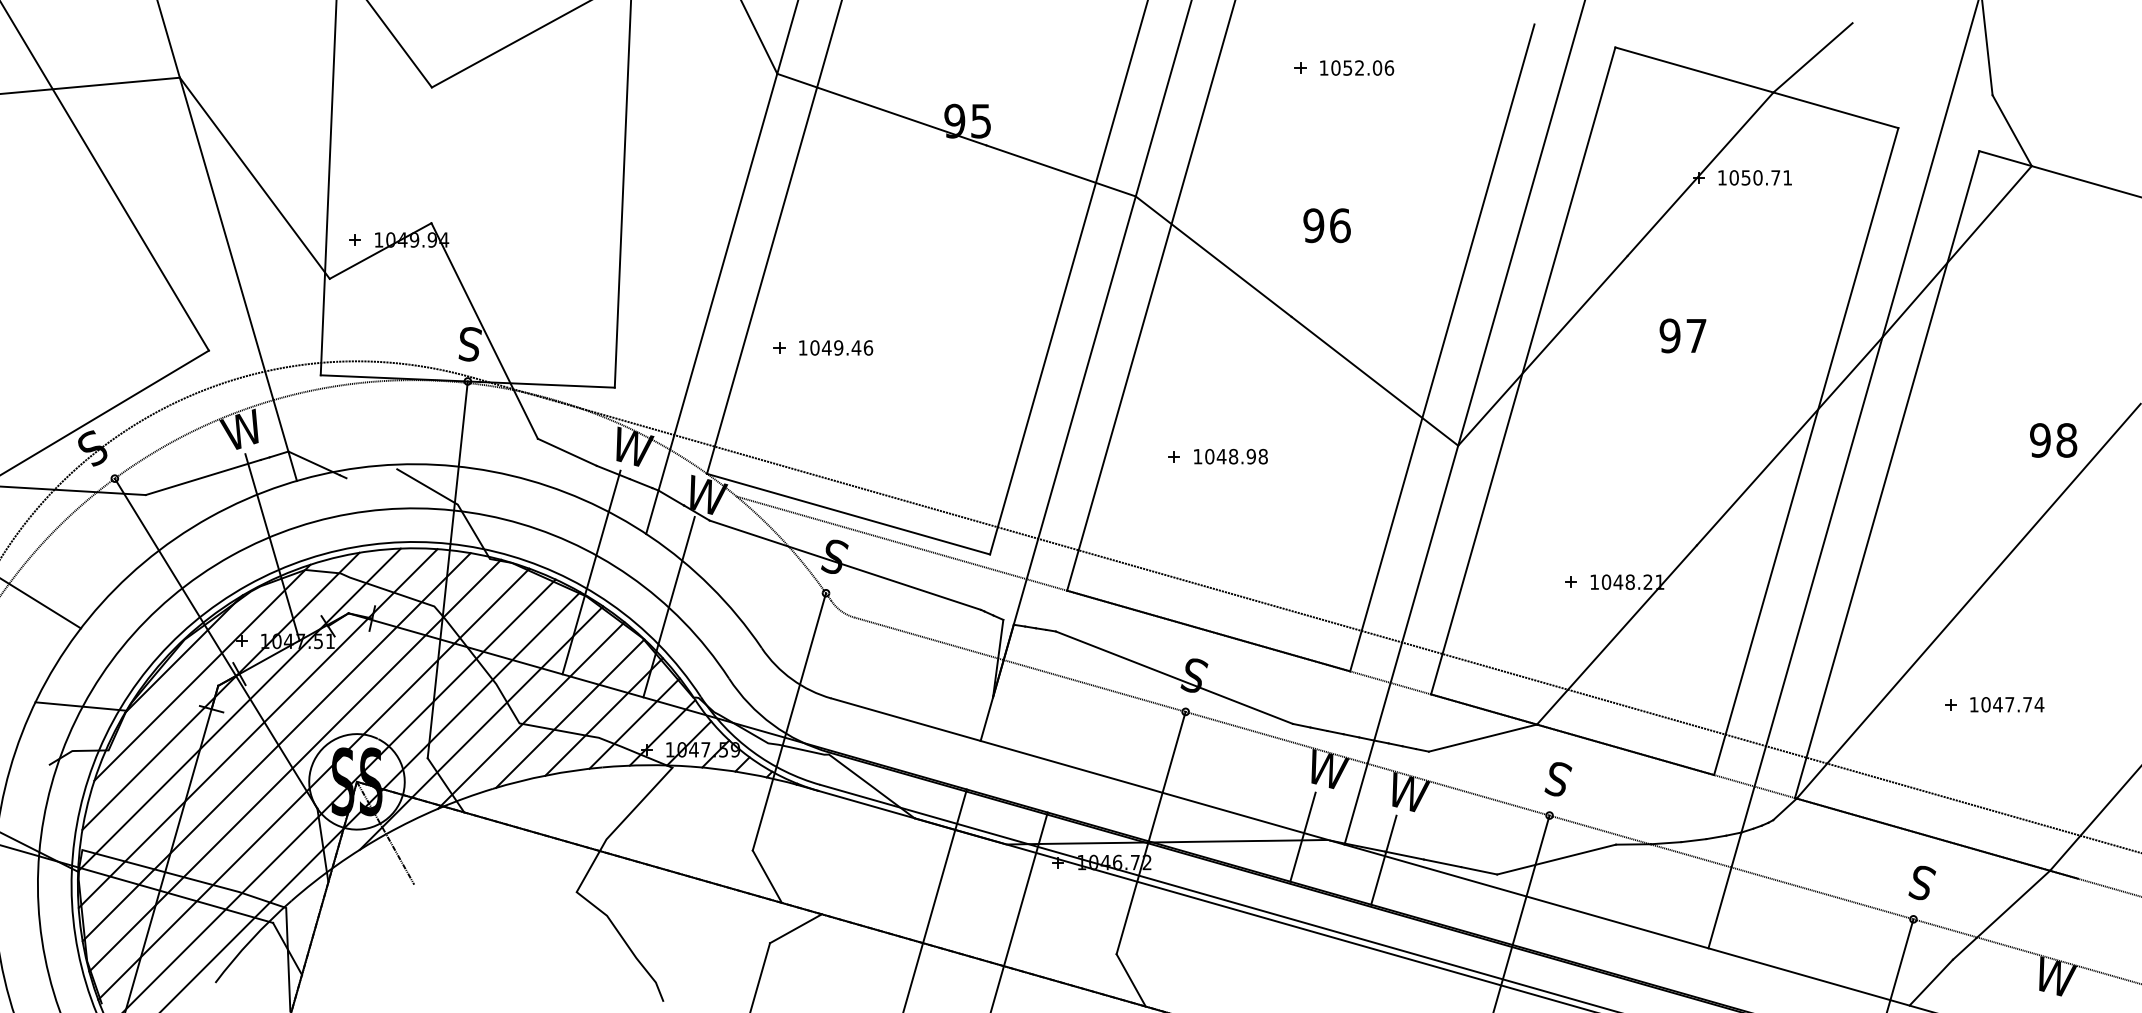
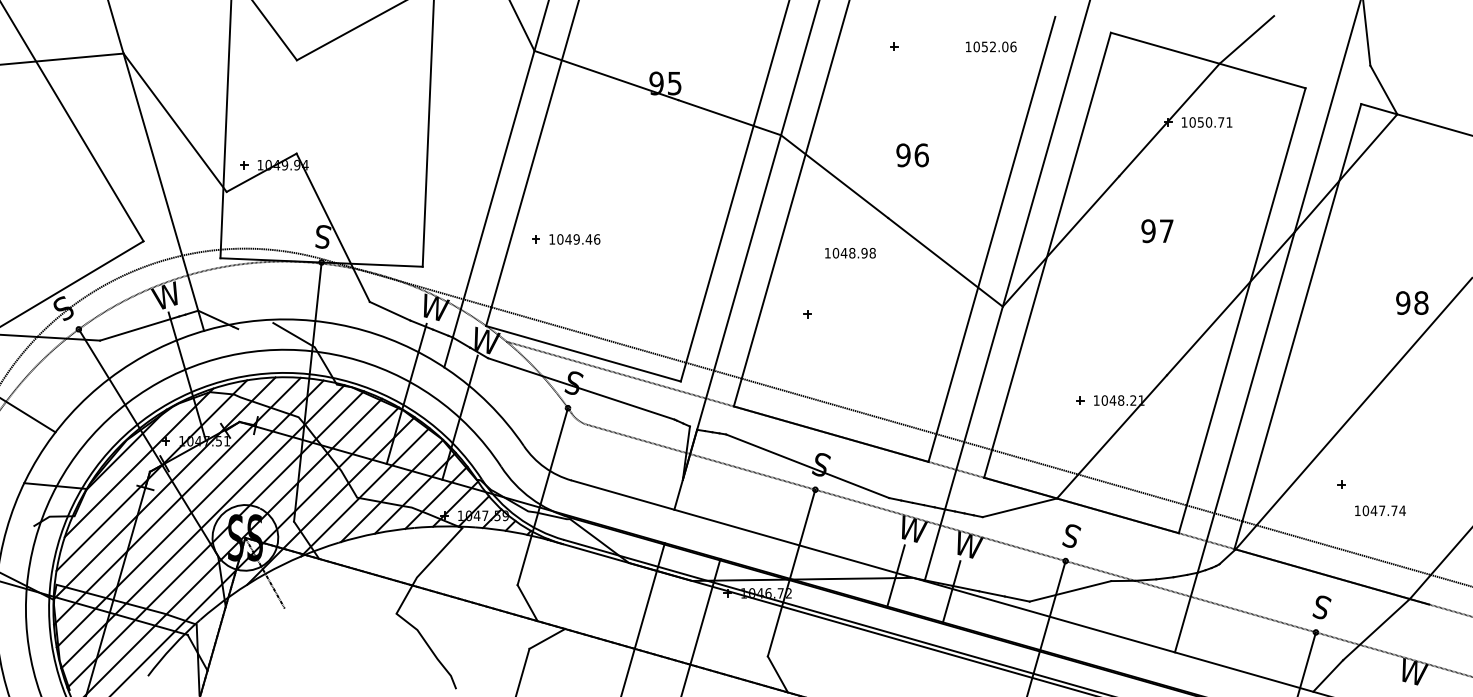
text: (1357, 67) -> (991, 46), moved
text: (1230, 457) -> (850, 253), moved
text: (2007, 704) -> (1380, 510), moved

